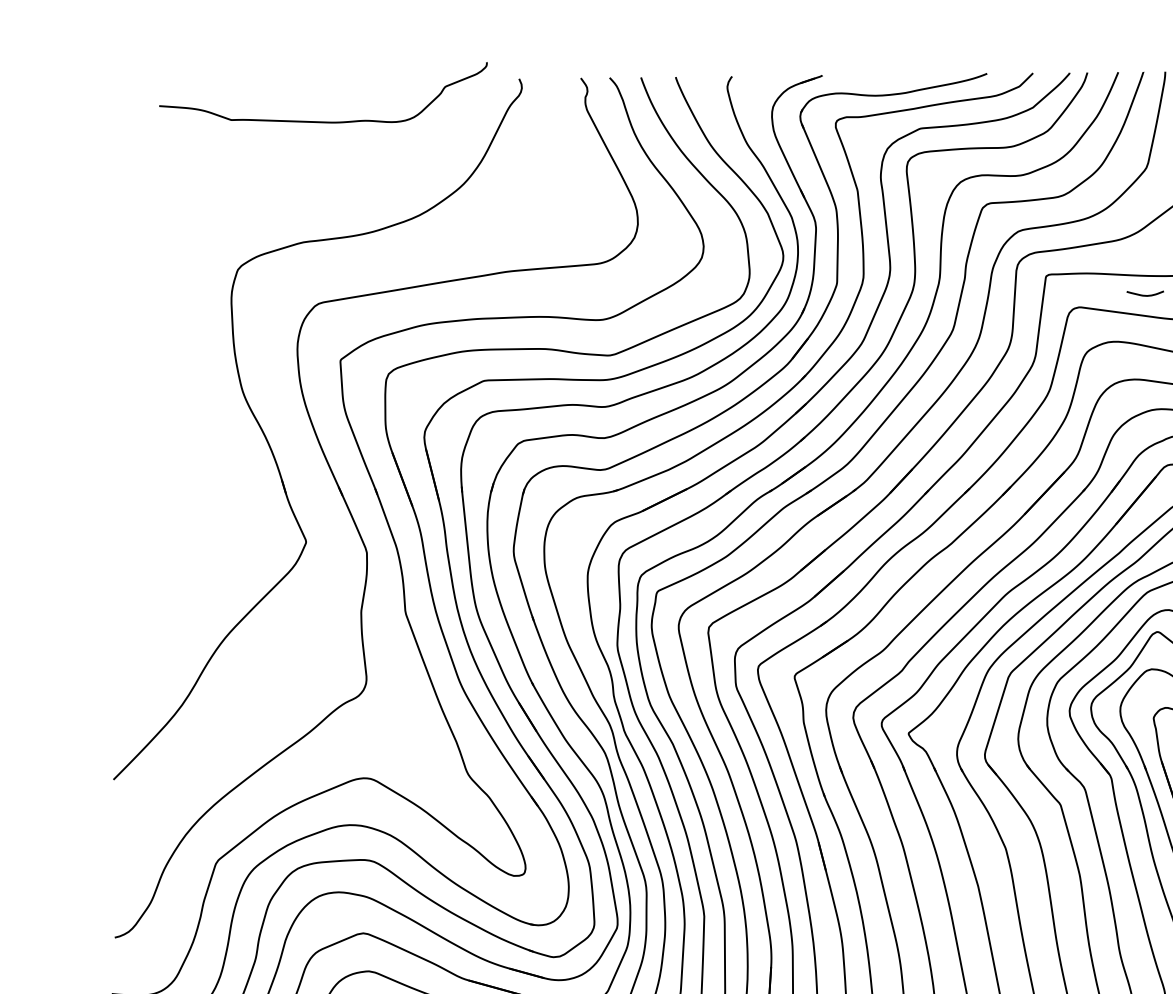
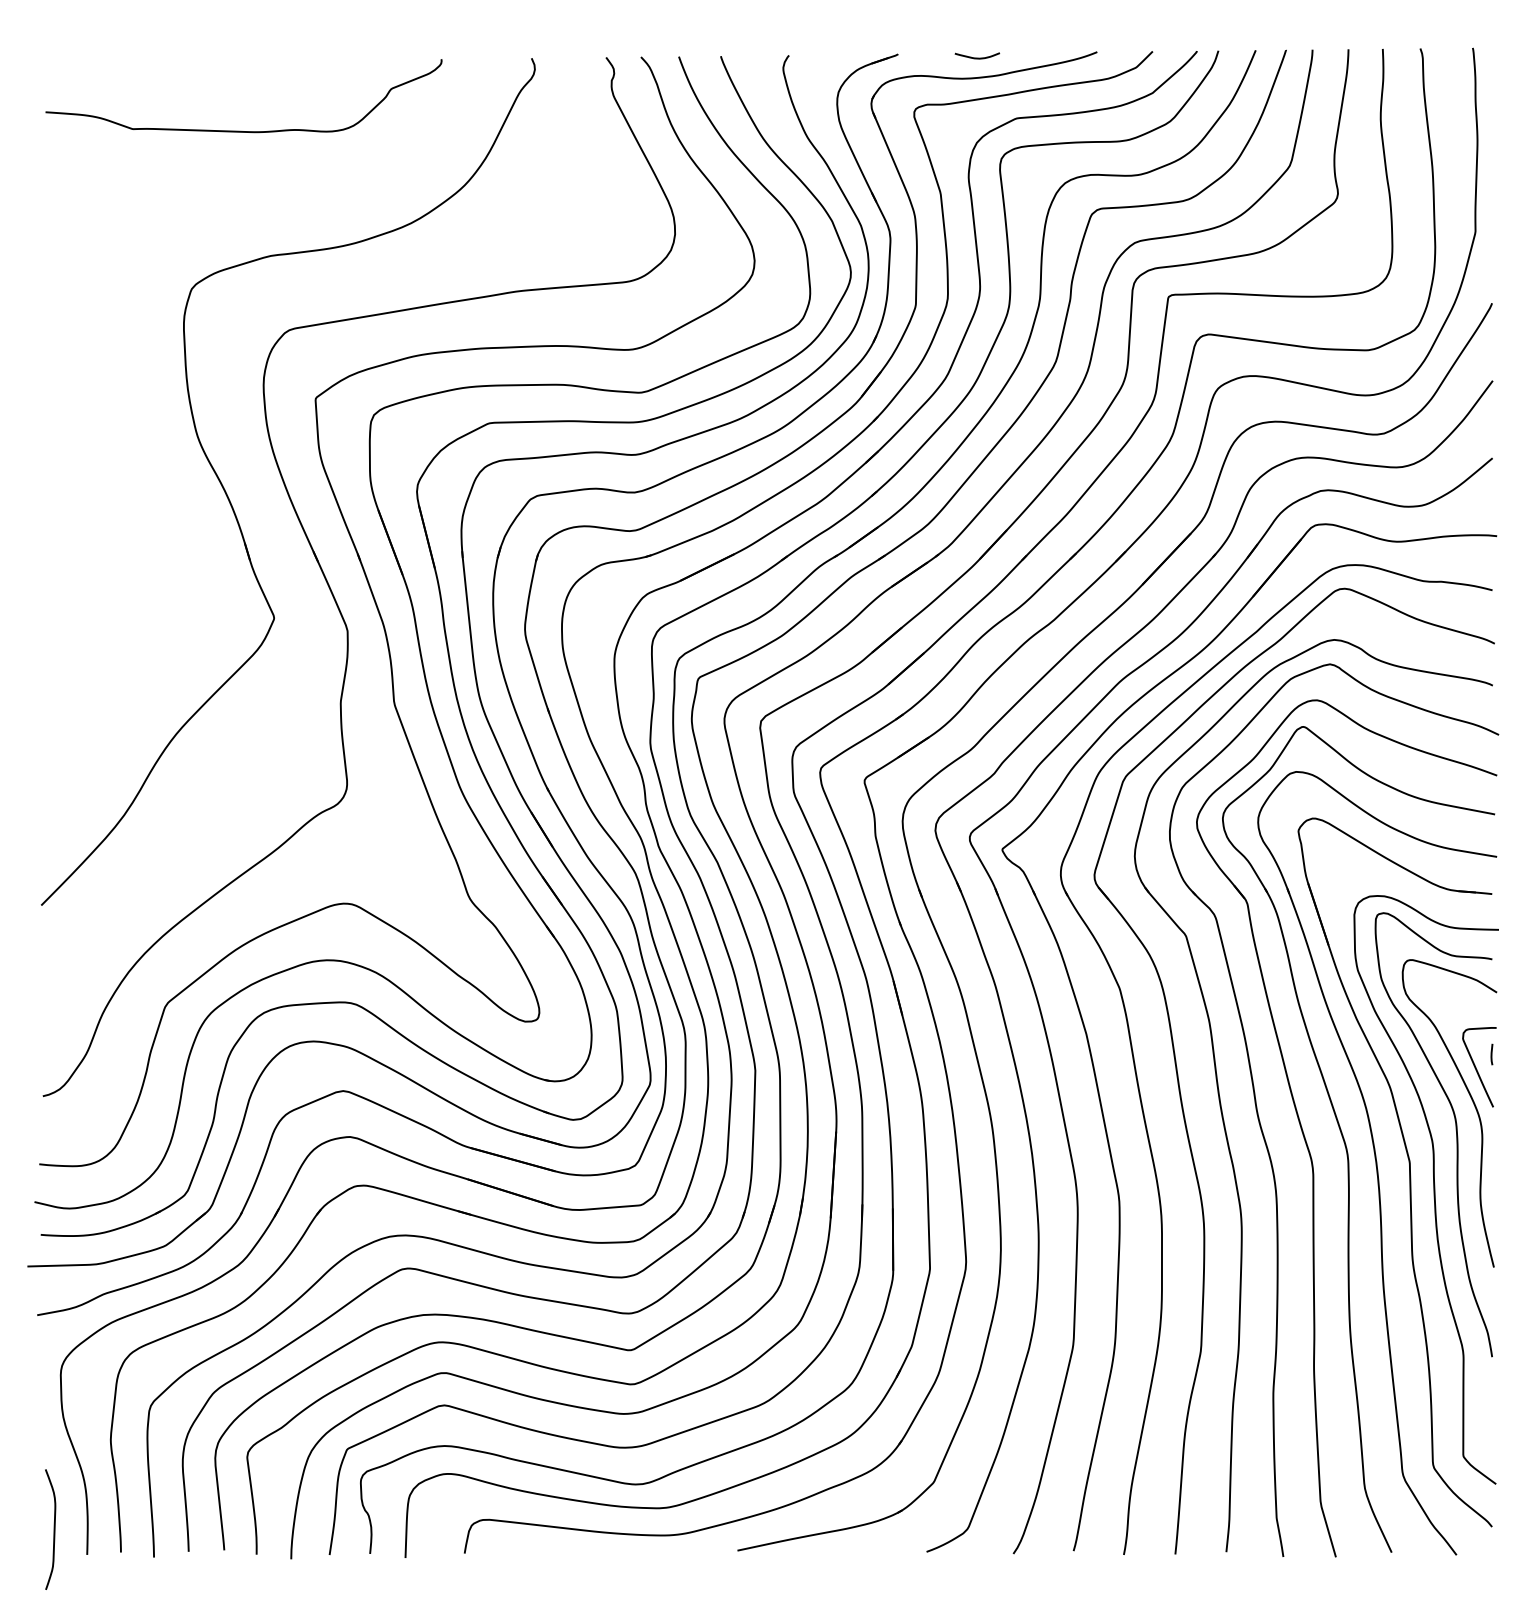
curve: (321, 121) -> (241, 130), moved
curve: (1145, 294) -> (977, 57), moved

